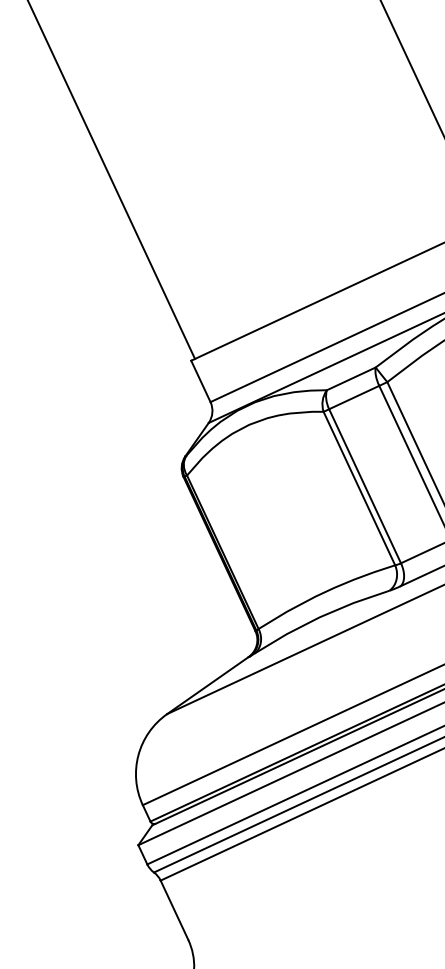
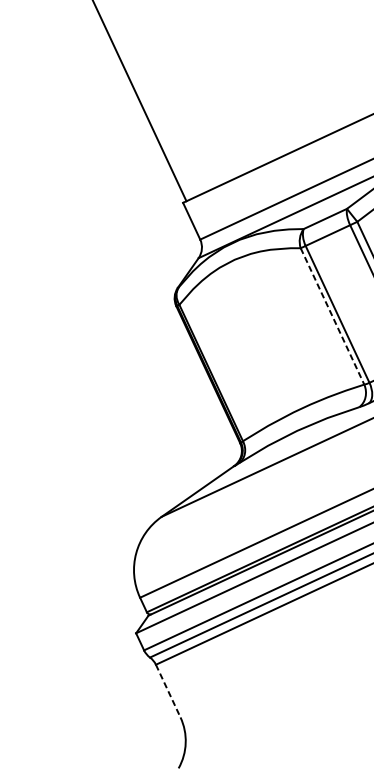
line: (359, 488) -> (332, 316), solid -> dashed
line: (174, 910) -> (168, 691), solid -> dashed

